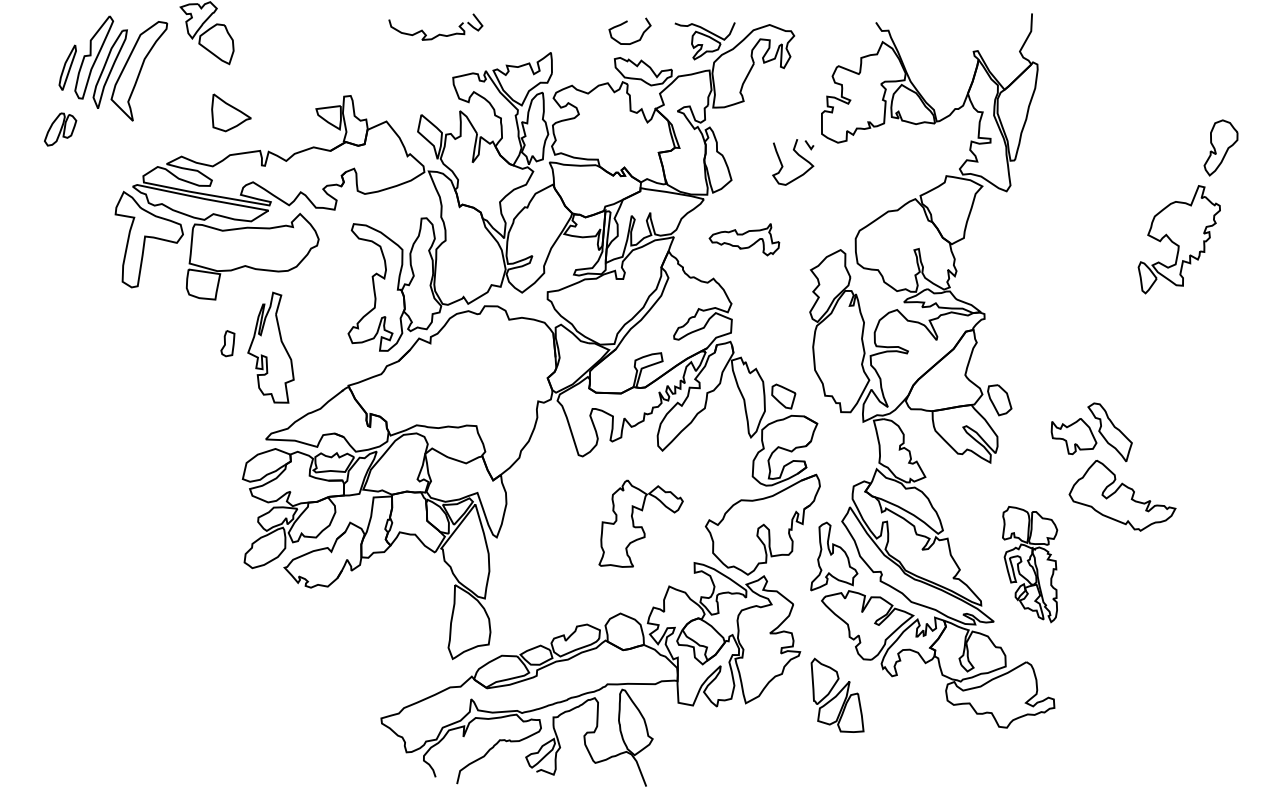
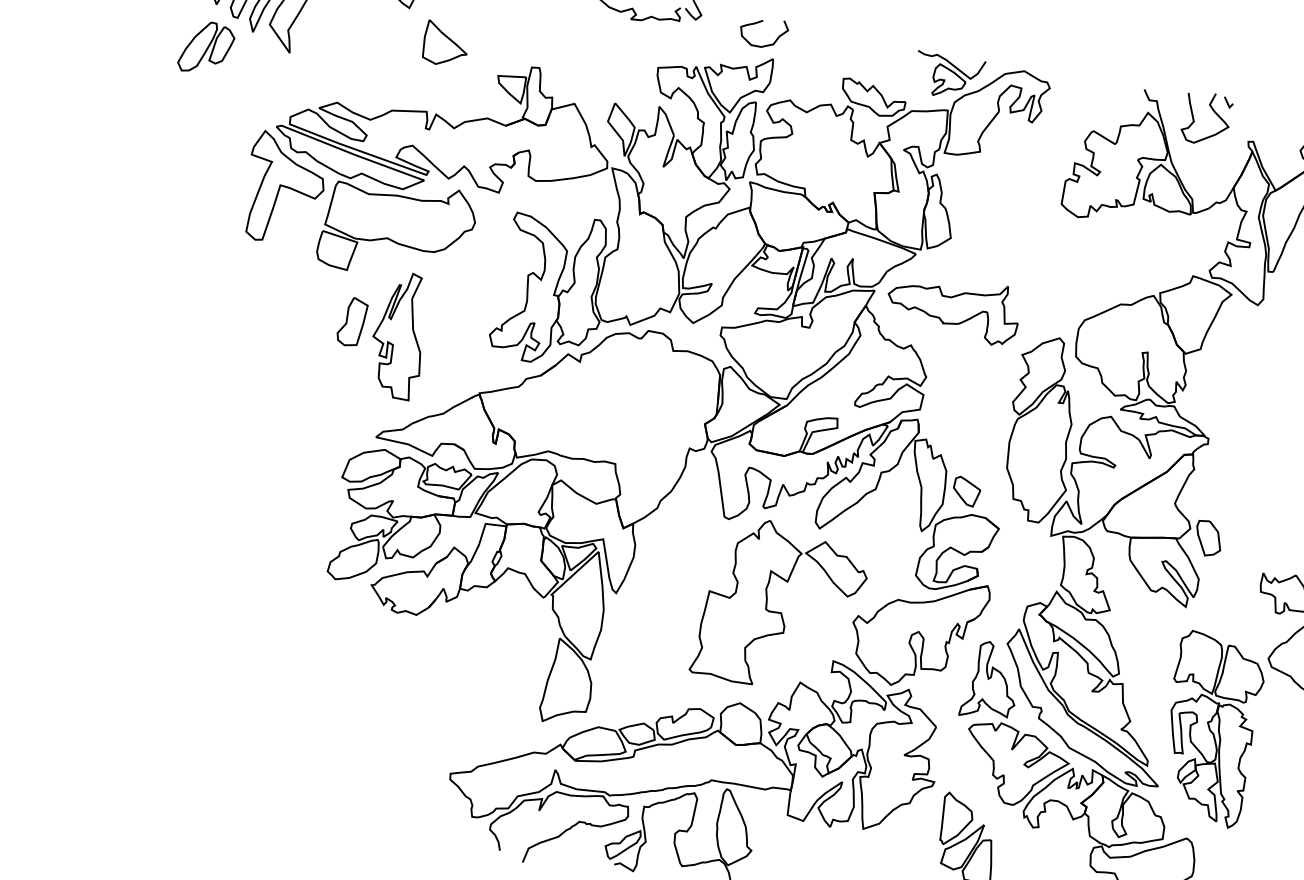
curve: (625, 23) -> (760, 22), moved
part: (231, 112) -> (446, 44), moved
part: (60, 129) -> (206, 48), size x1.43
part: (799, 156) -> (1214, 113), moved
part: (744, 239) -> (953, 307), size x1.67
part: (227, 343) -> (351, 321), size x1.67
part: (640, 523) -> (780, 606), size x1.67
part: (1029, 564) -> (1209, 729), size x1.43

